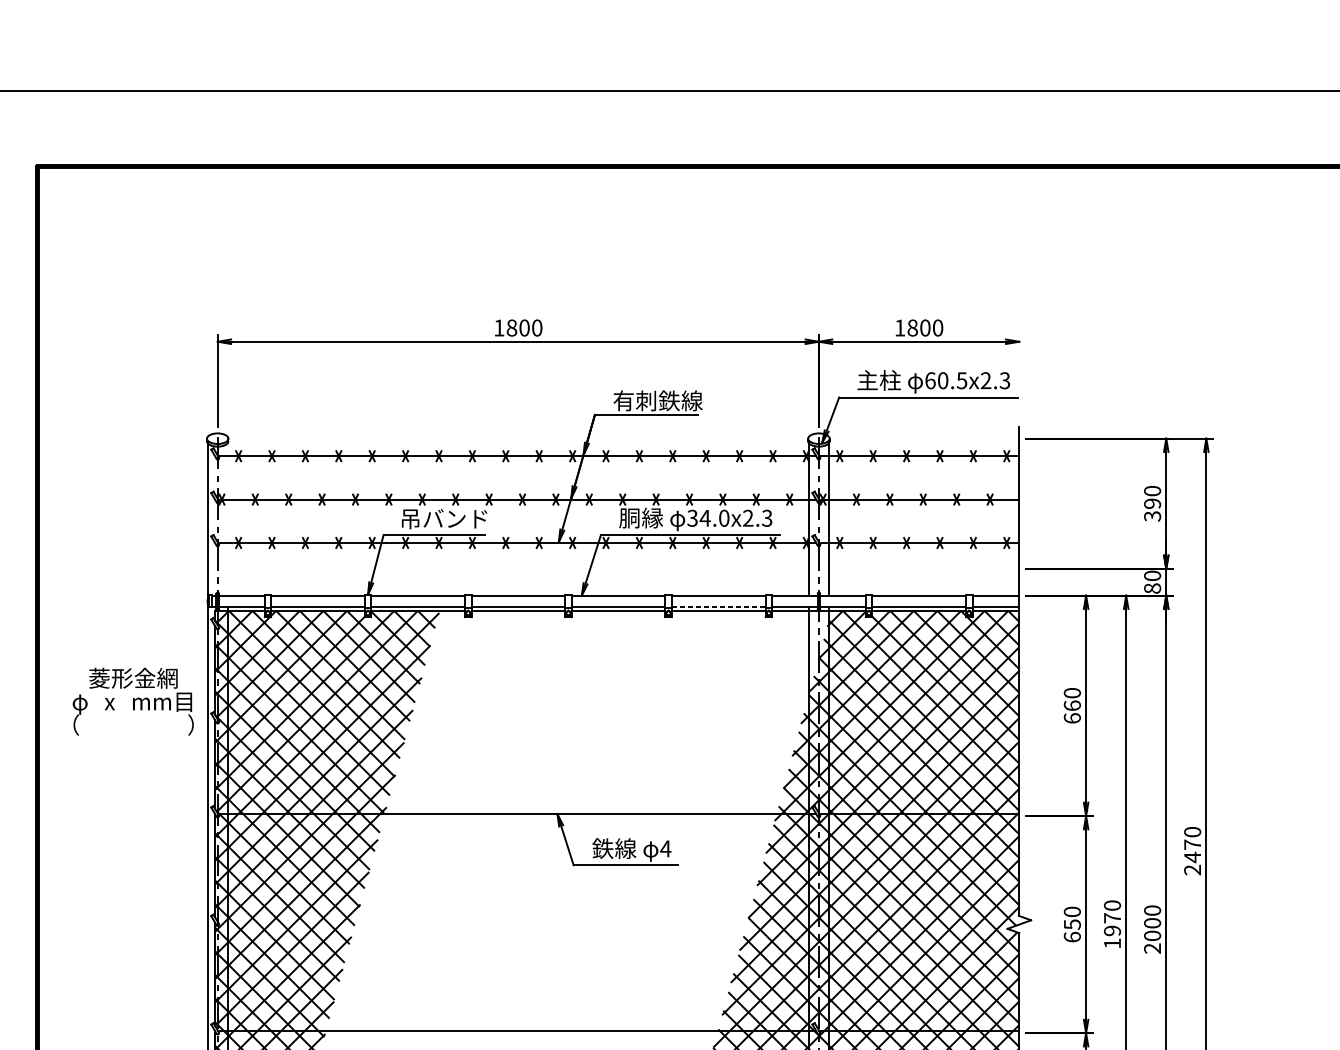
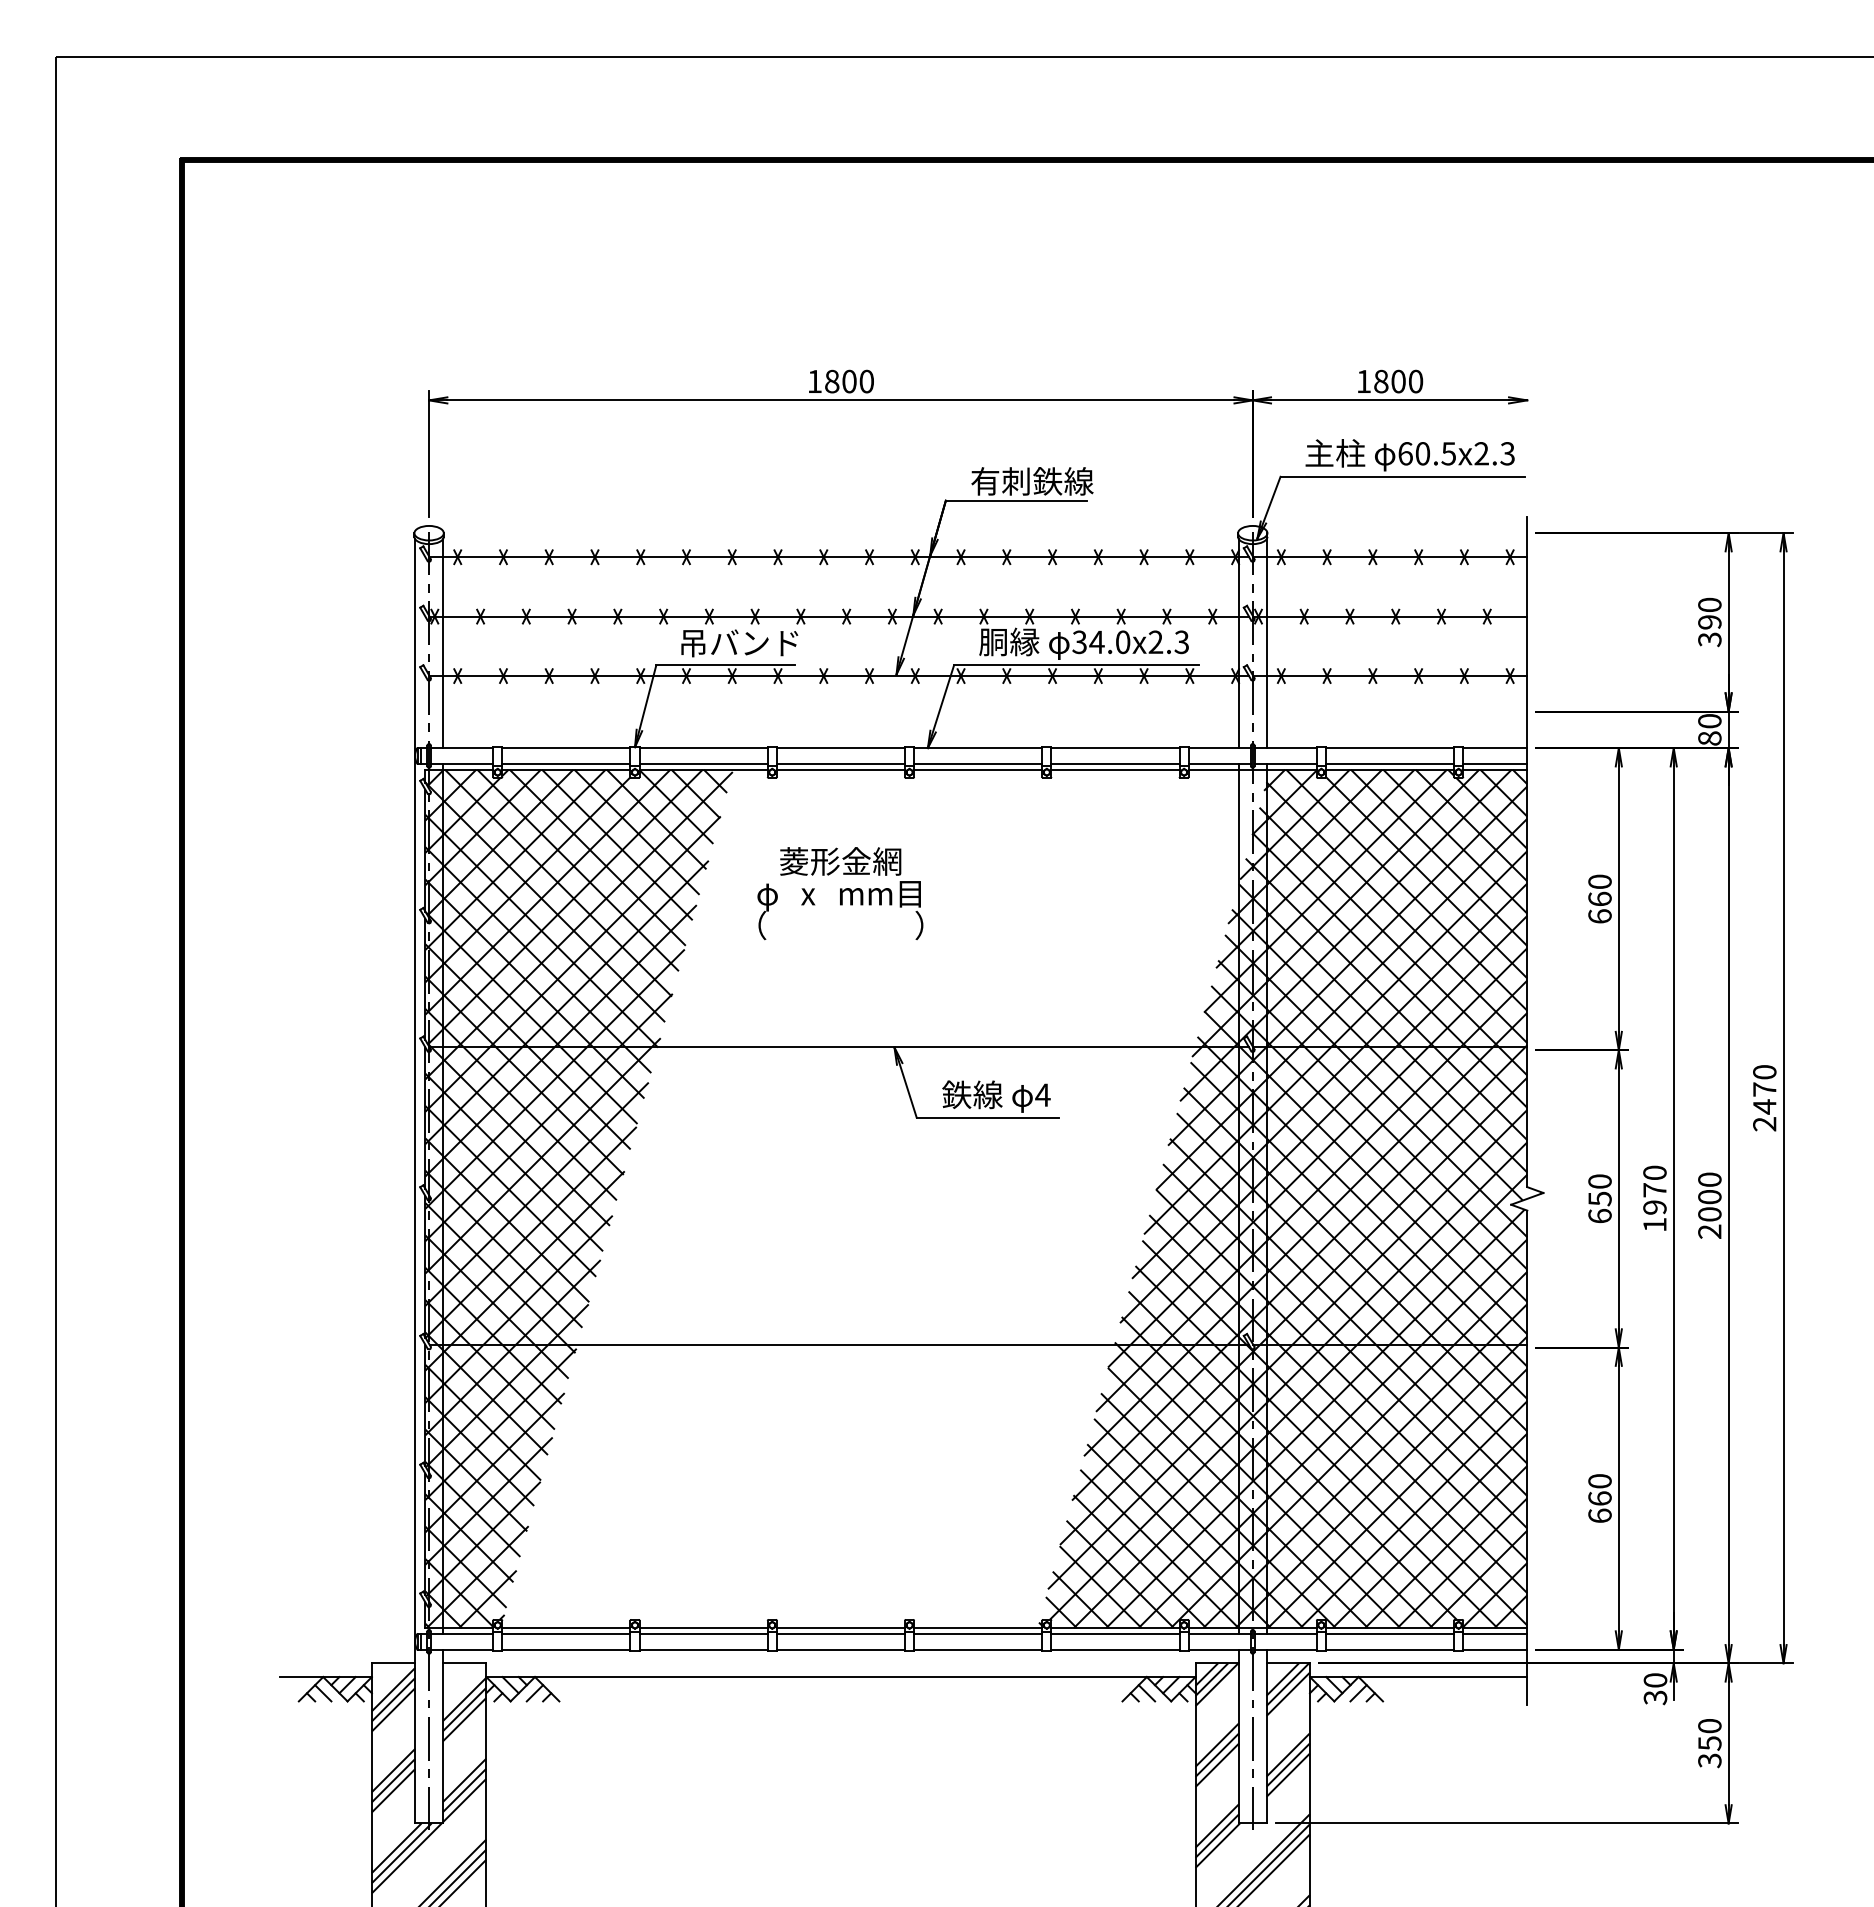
line: (227, 519) -> (442, 643), added
line: (718, 606) -> (1115, 763), dashed -> solid
text: (133, 701) -> (840, 893), moved

